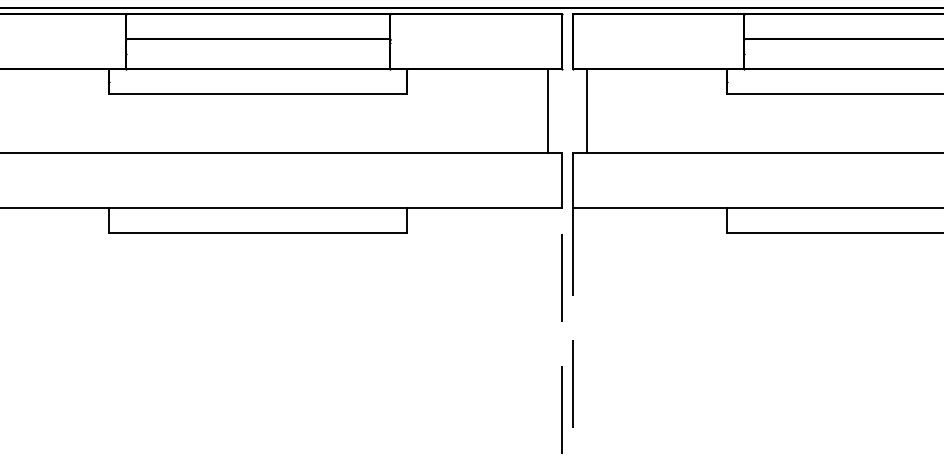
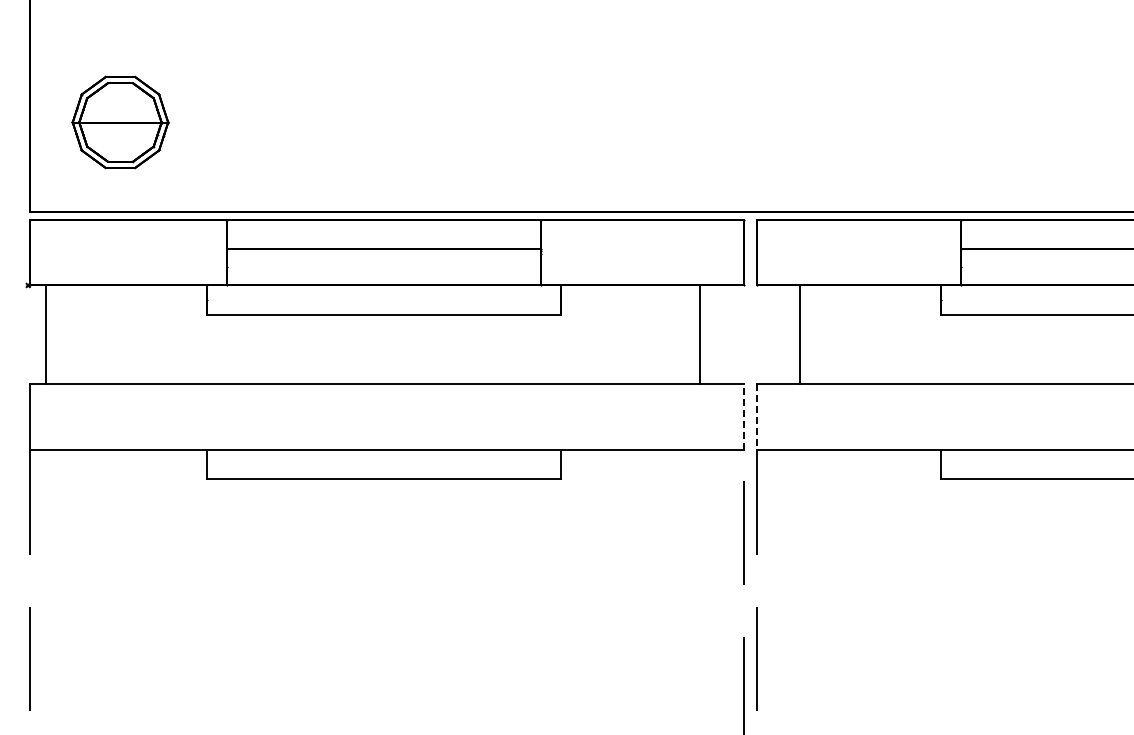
line: (547, 110) -> (699, 334), moved
line: (586, 110) -> (799, 334), moved
line: (561, 180) -> (744, 417), solid -> dashed
line: (572, 180) -> (757, 417), solid -> dashed

